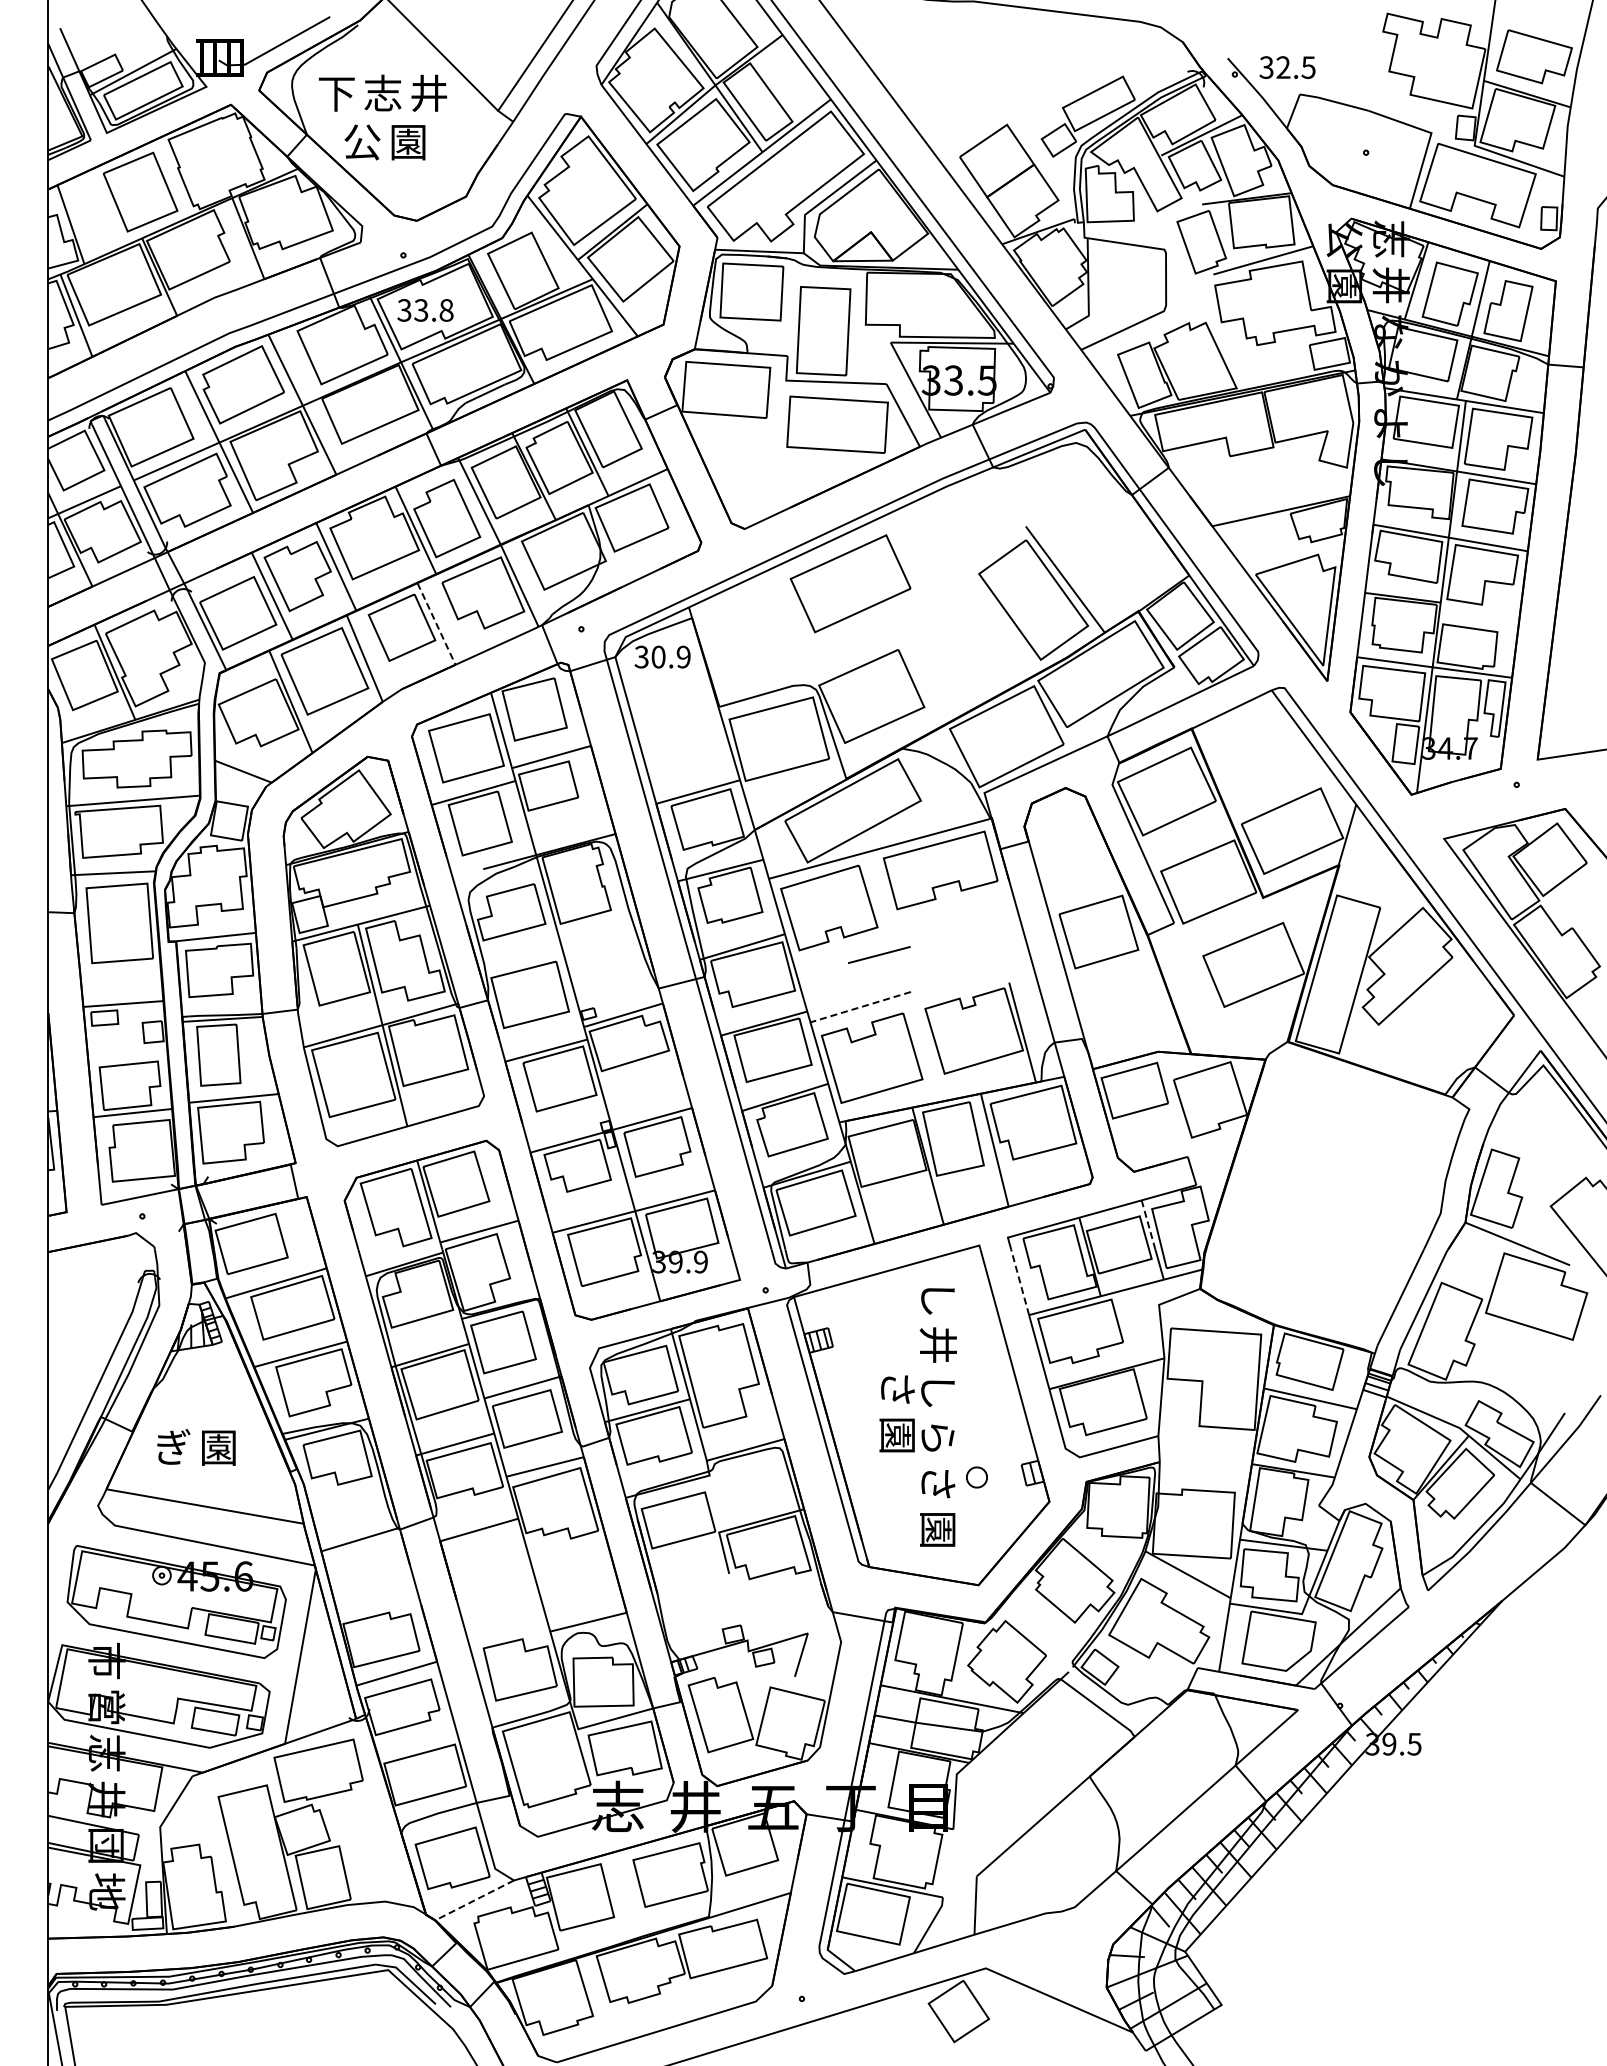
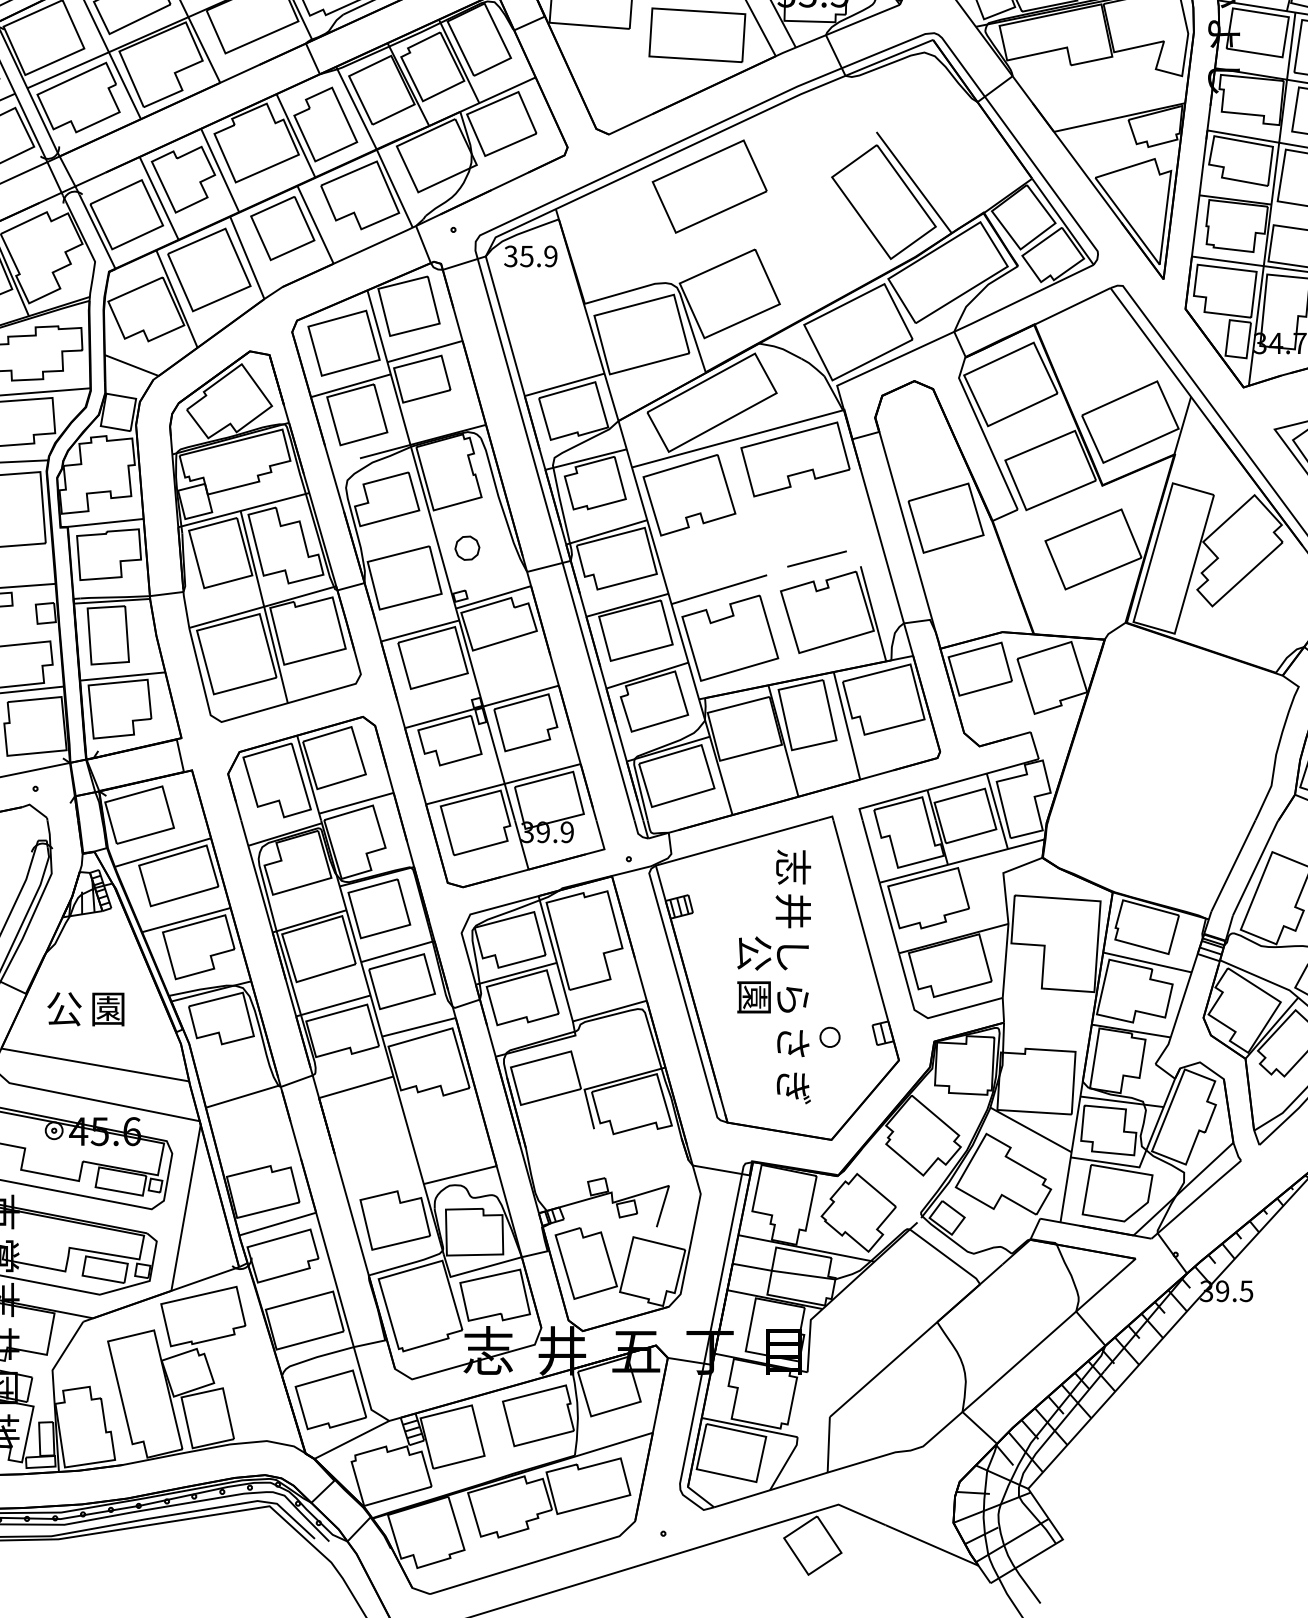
line: (436, 624) -> (315, 225), dashed -> solid
text: (658, 656) -> (526, 255), 30.9 -> 35.9
line: (879, 954) -> (817, 558), moved
part: (595, 963) -> (466, 548), added
line: (860, 1007) -> (719, 589), dashed -> solid
line: (1148, 1224) -> (993, 796), dashed -> solid
line: (1020, 1282) -> (871, 851), dashed -> solid
text: (938, 1298) -> (793, 866), し -> 志
text: (897, 1389) -> (754, 953), さ -> 公
text: (172, 1447) -> (64, 1008), ぎ -> 公
text: (938, 1530) -> (793, 1087), 園 -> ぎ
line: (474, 1900) -> (351, 1440), dashed -> solid

